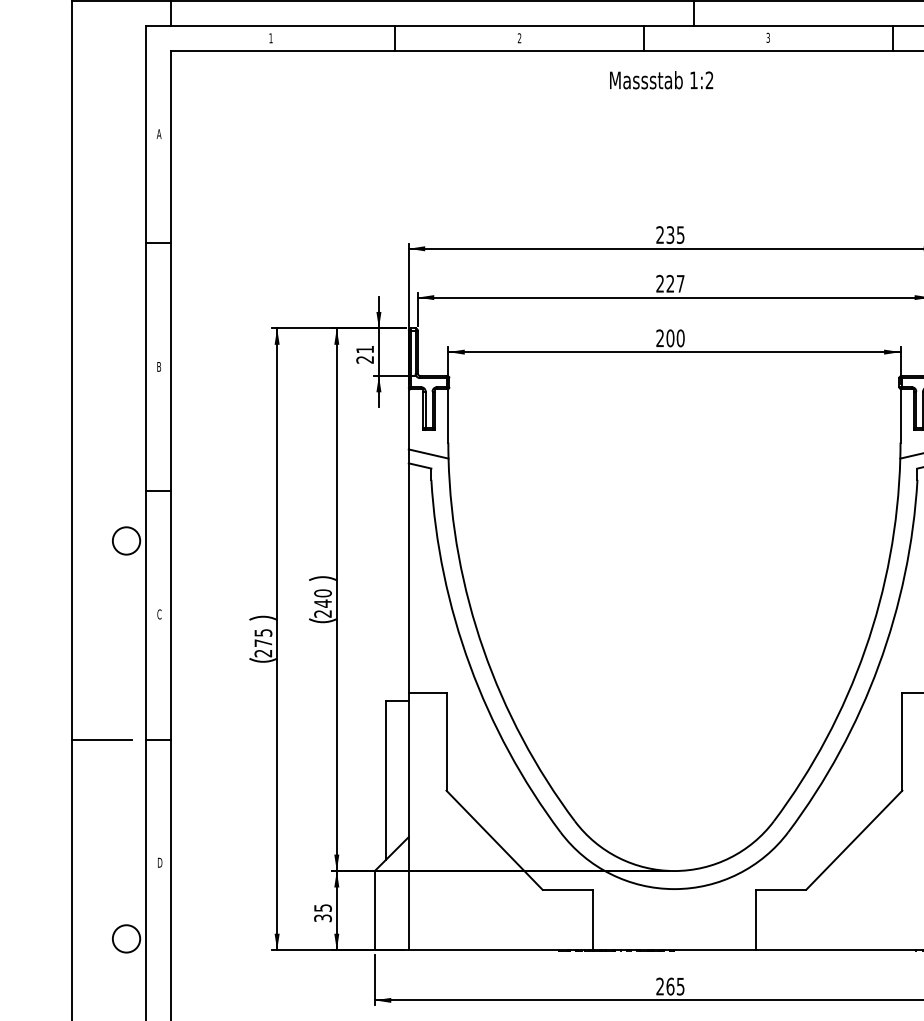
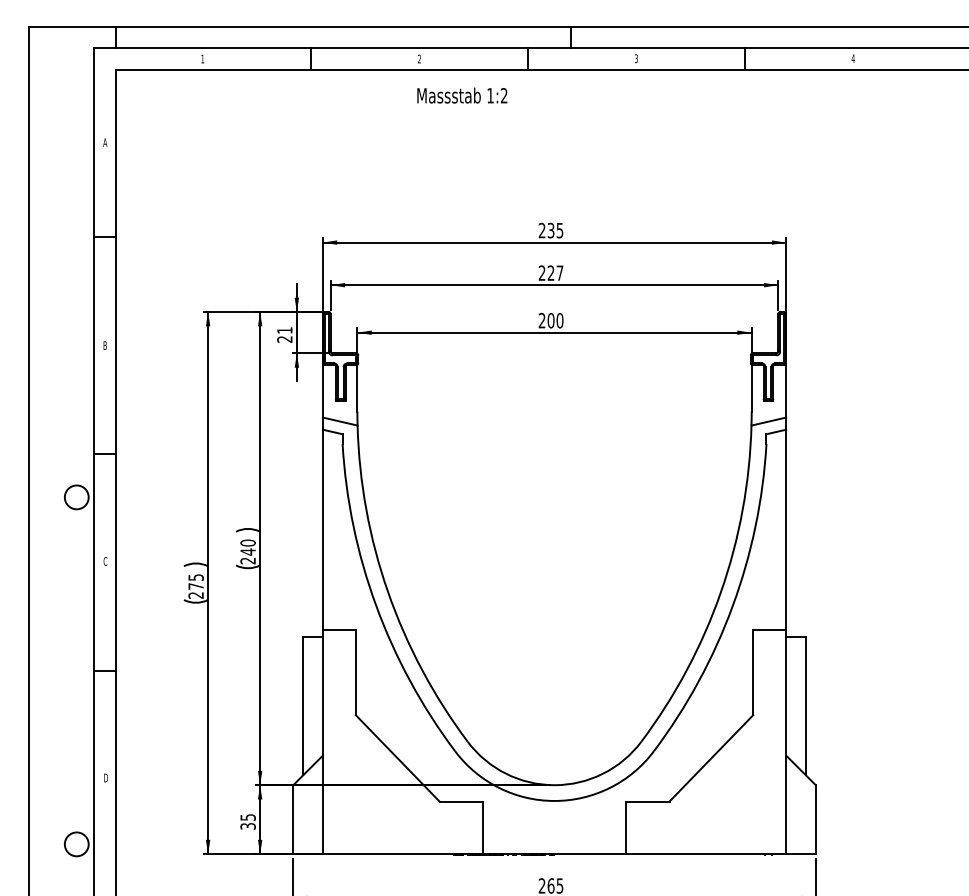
text: (661, 80) -> (462, 95), moved
line: (102, 739) -> (55, 670), removed

